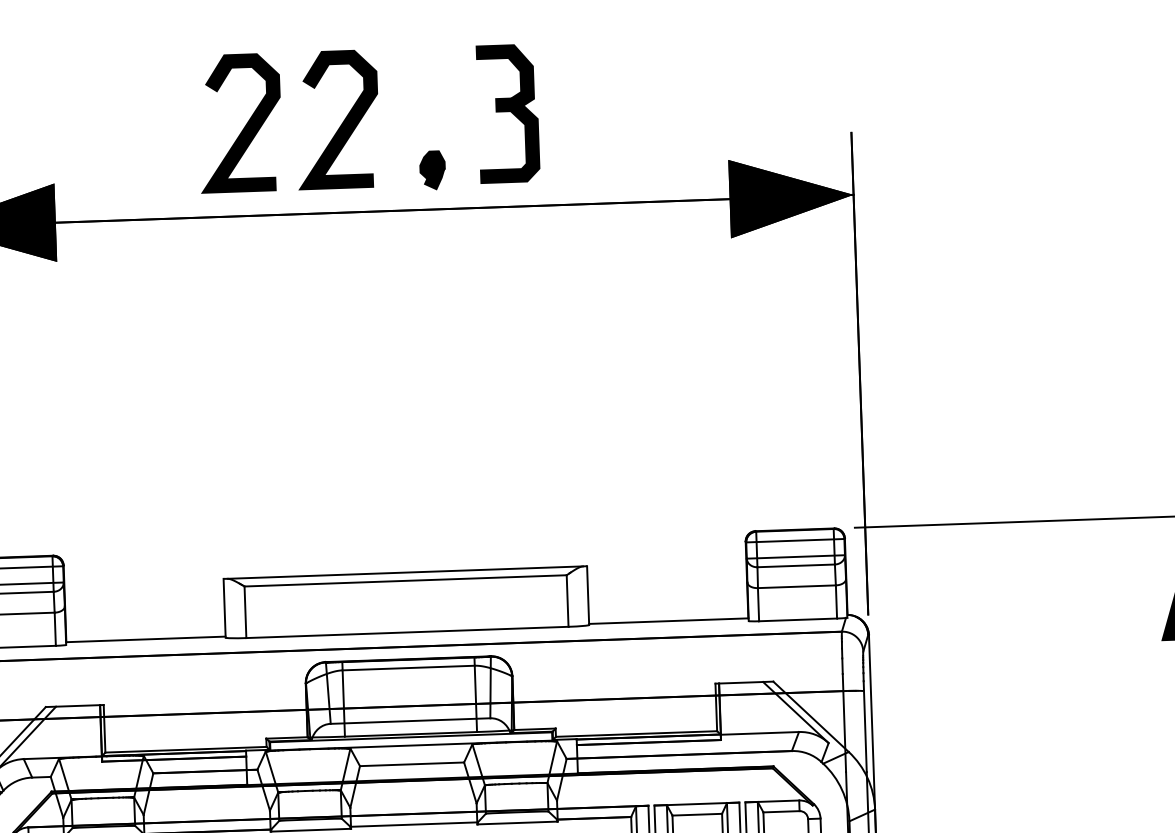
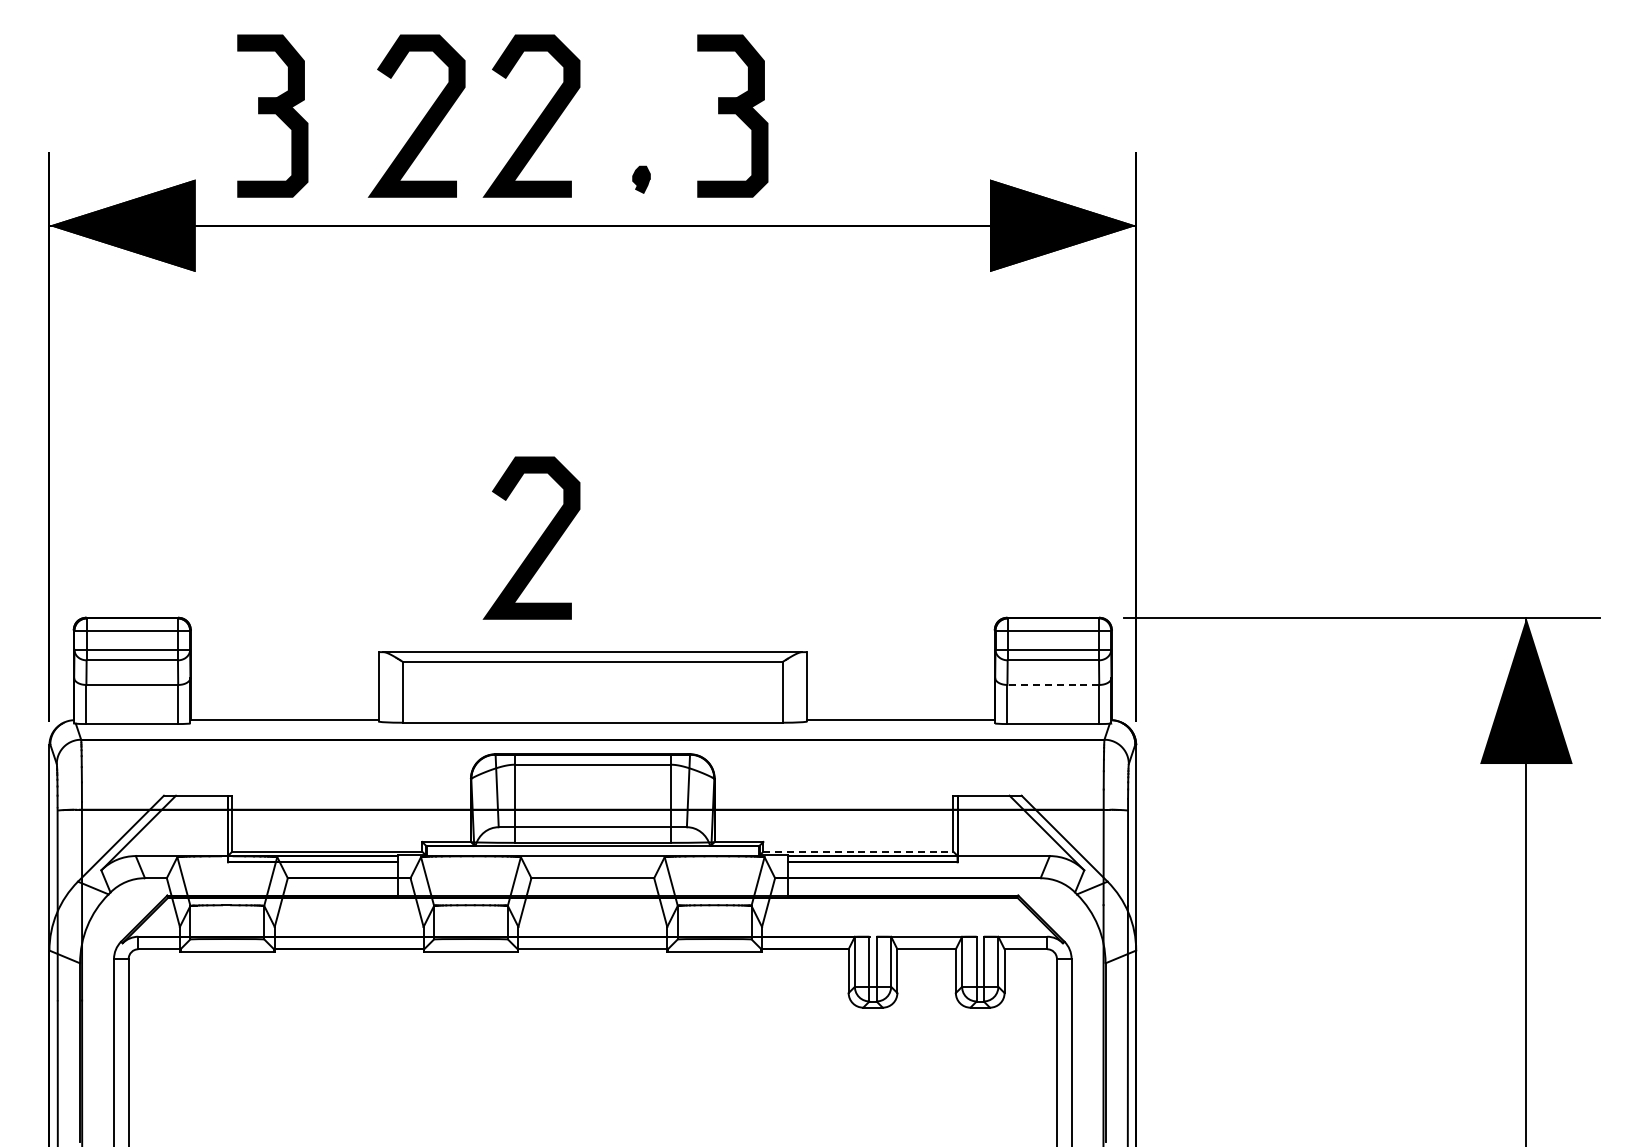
part: (117, 126) -> (272, 115), added
part: (432, 170) -> (641, 179), size x0.6
curve: (355, 479) -> (537, 540), added
line: (797, 586) -> (1053, 684), solid -> dashed
line: (636, 733) -> (858, 851), solid -> dashed

